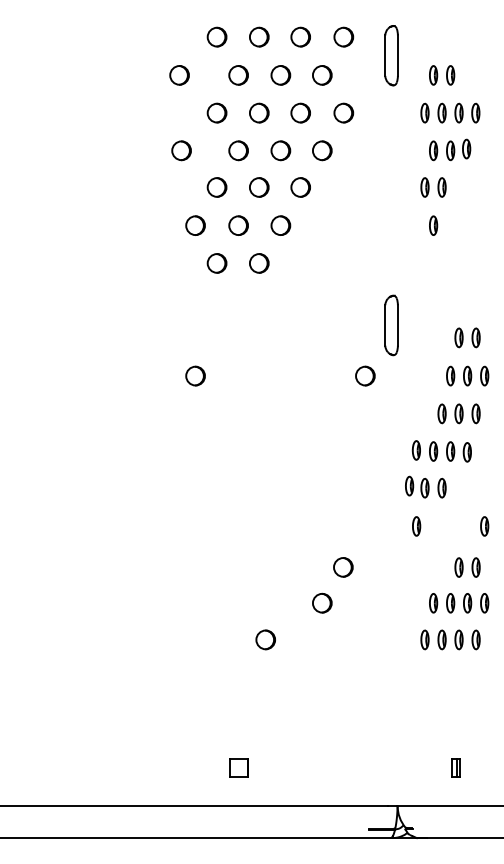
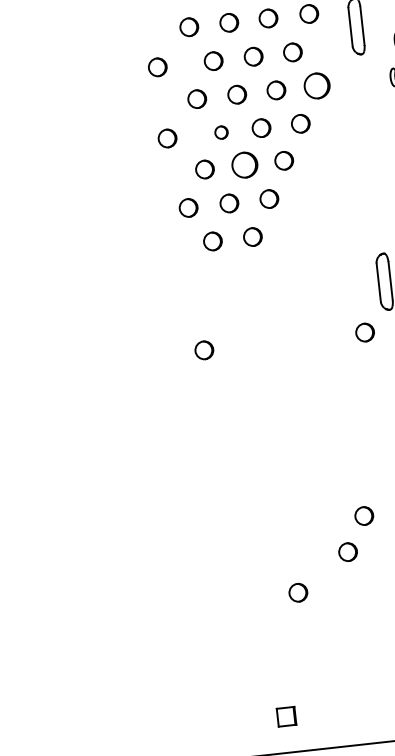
part: (343, 112) -> (316, 85), size x1.4
part: (238, 150) -> (221, 132), size x0.7
circle: (259, 187) -> (245, 165), size x1.4

